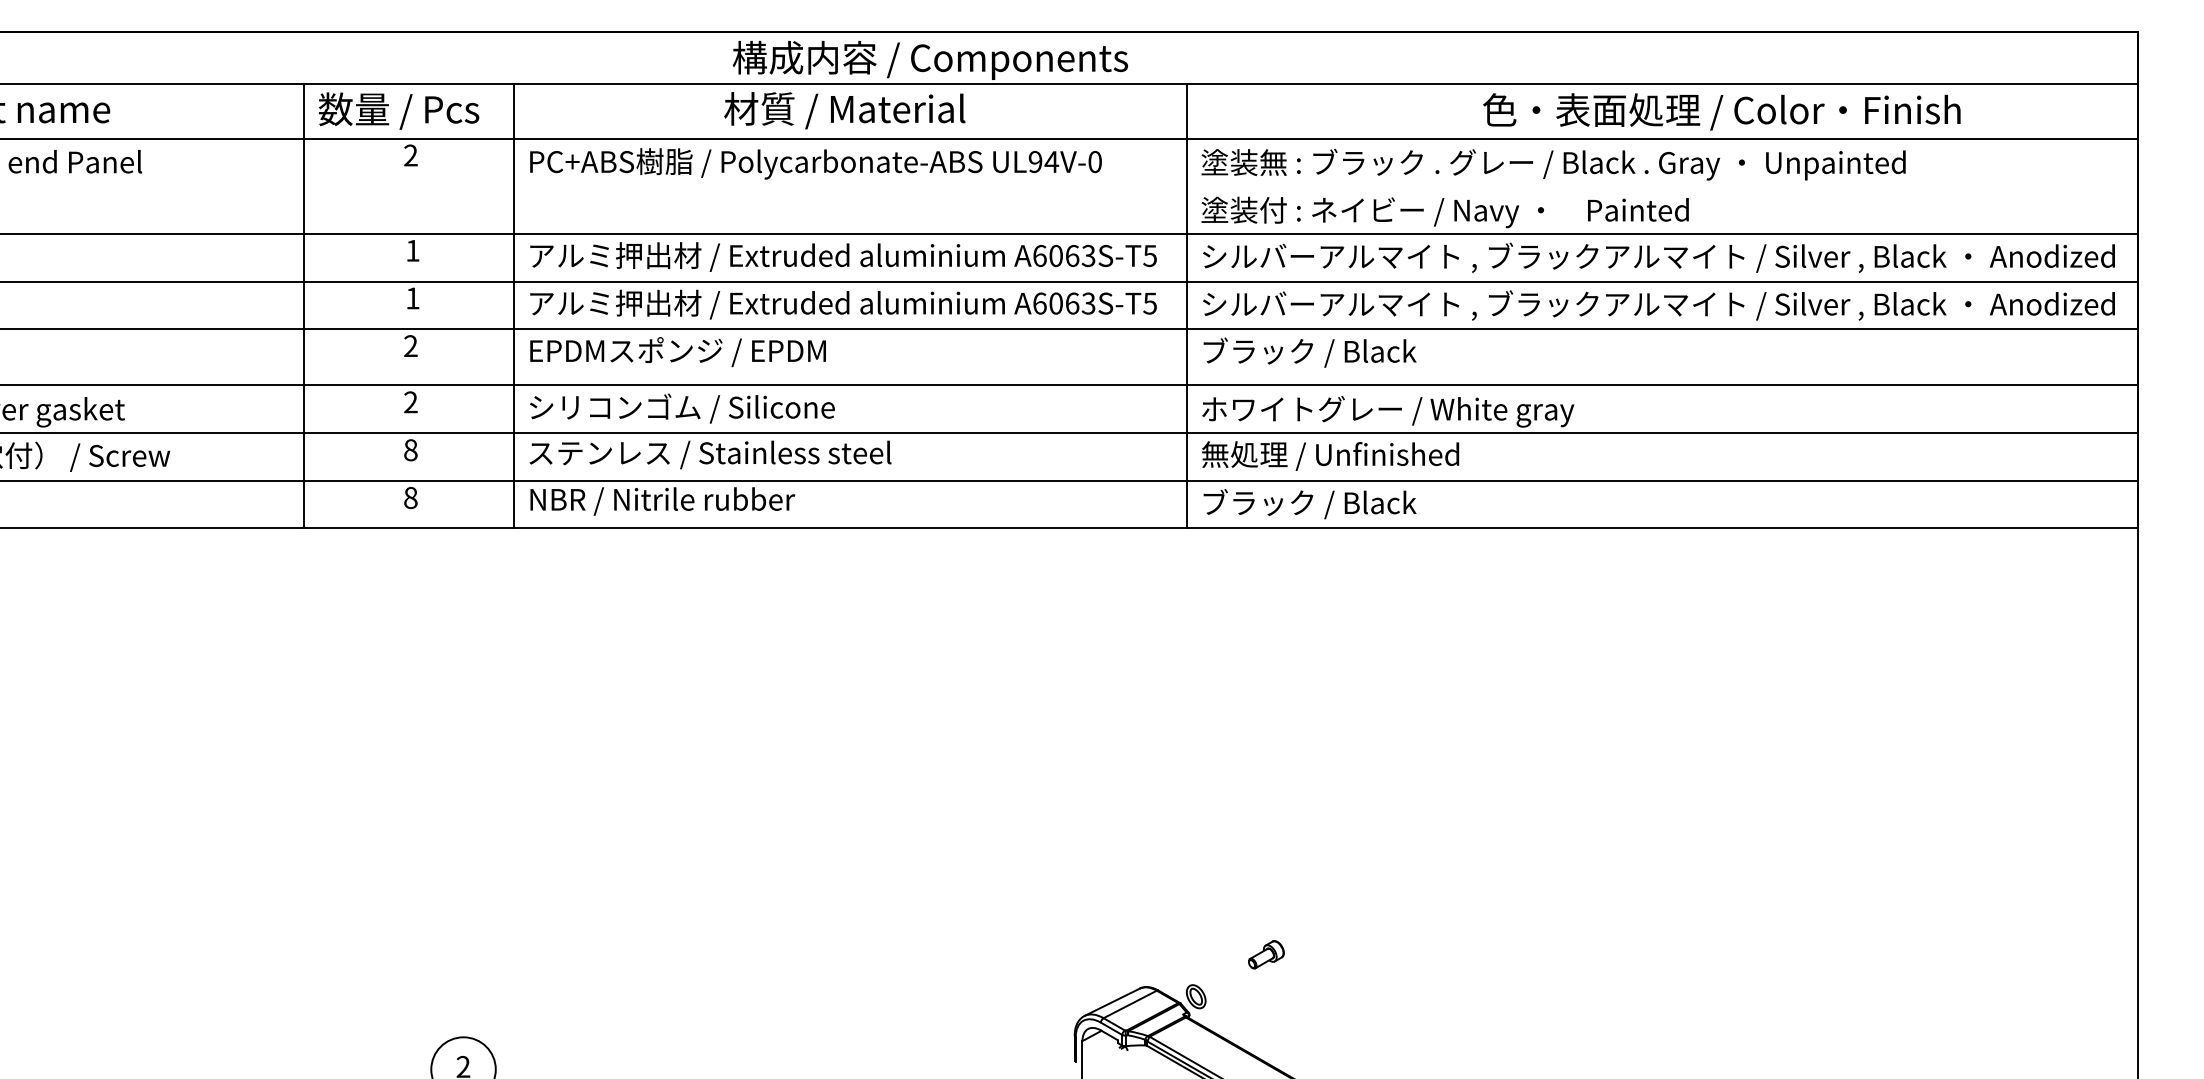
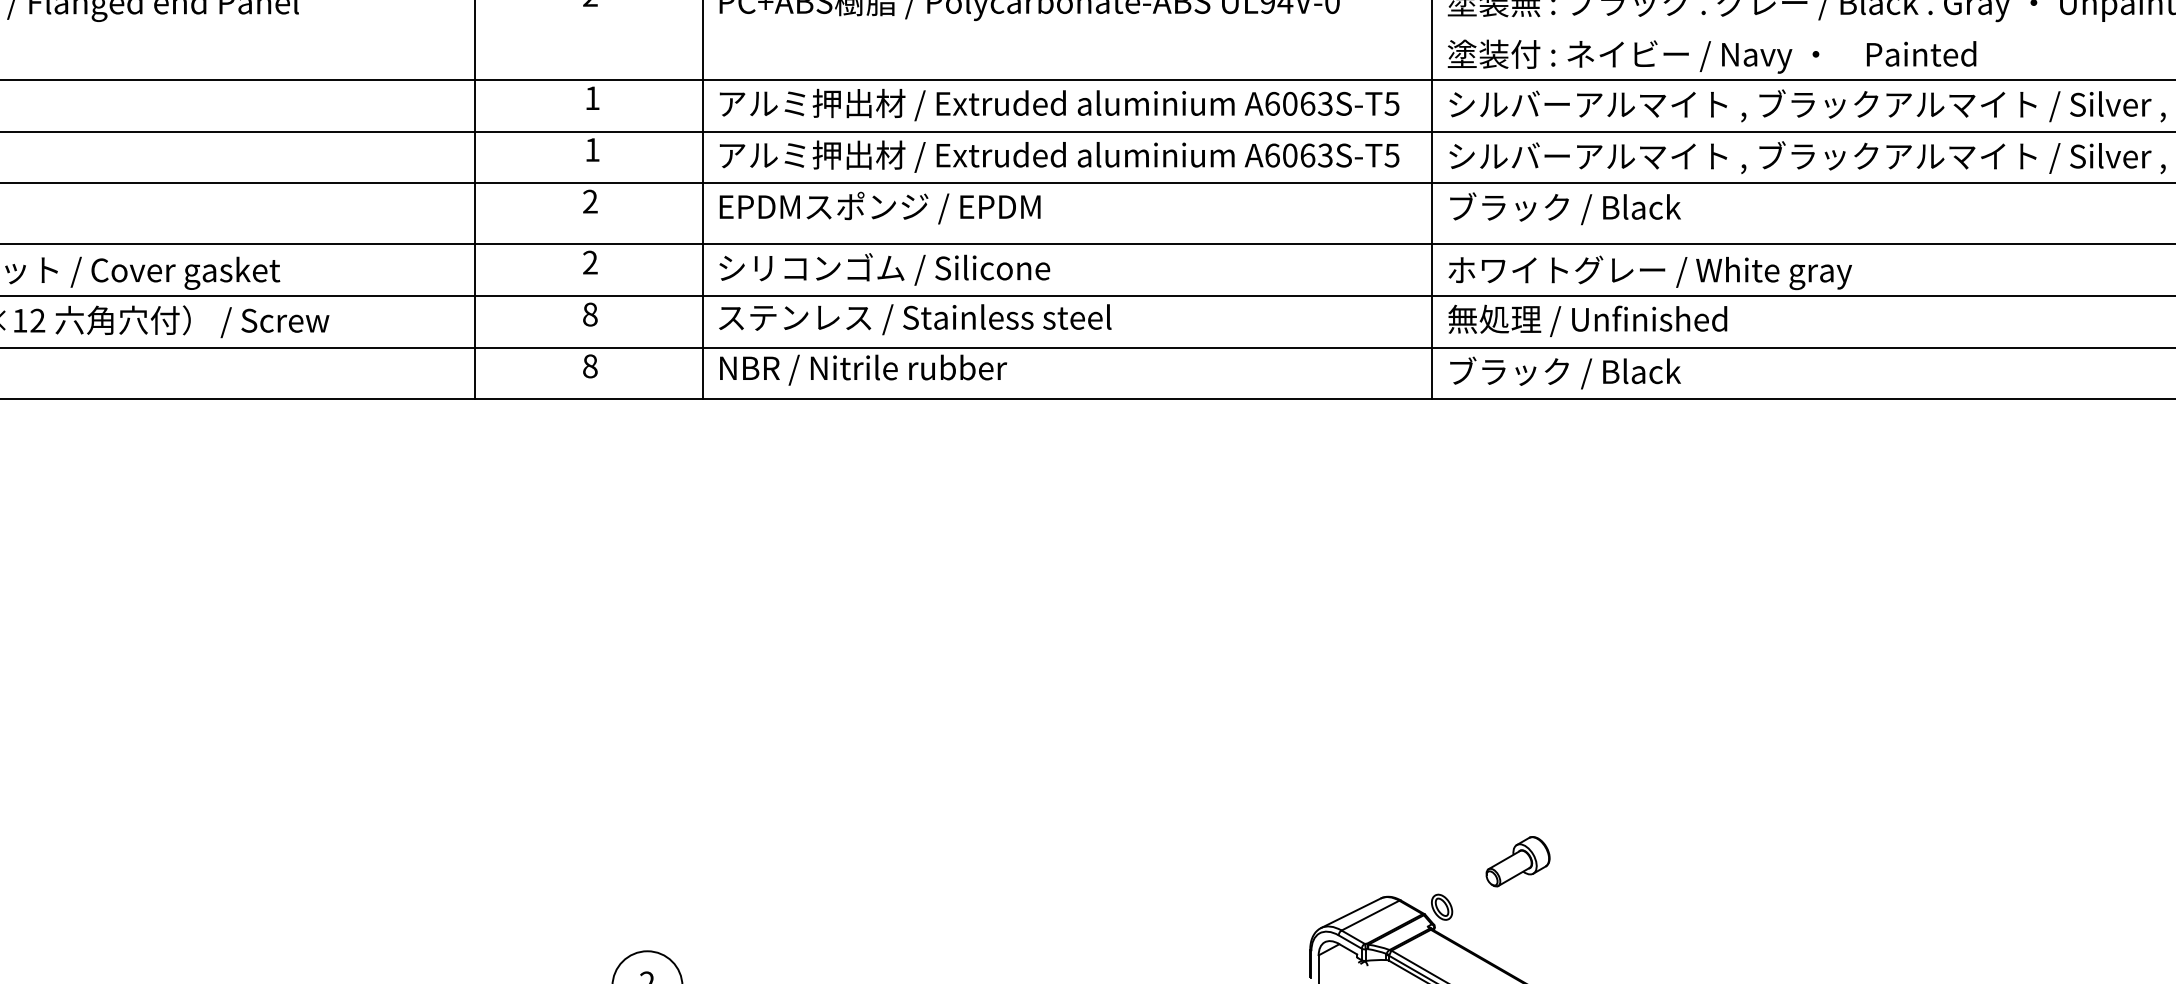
part: (1266, 954) -> (1518, 861), size x1.67

